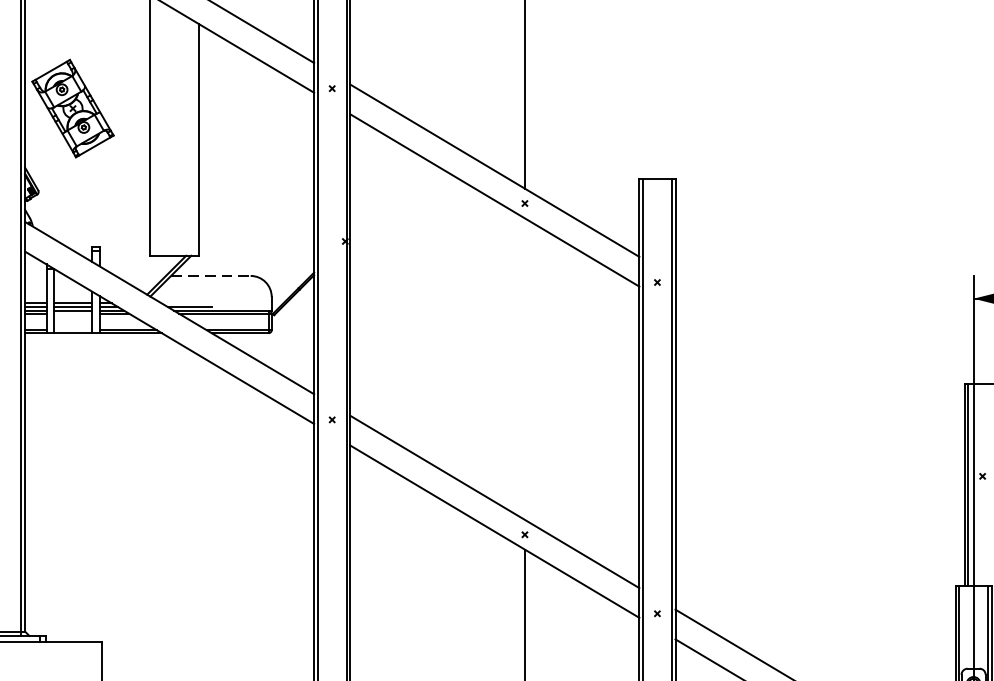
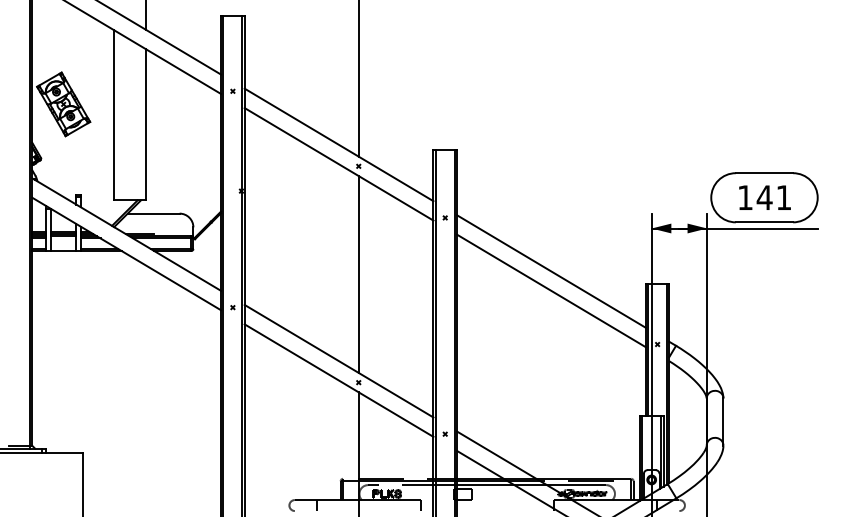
line: (210, 275) -> (153, 213), dashed -> solid
line: (820, 364) -> (551, 271), added
line: (524, 369) -> (358, 274), added
line: (820, 393) -> (551, 290), added

